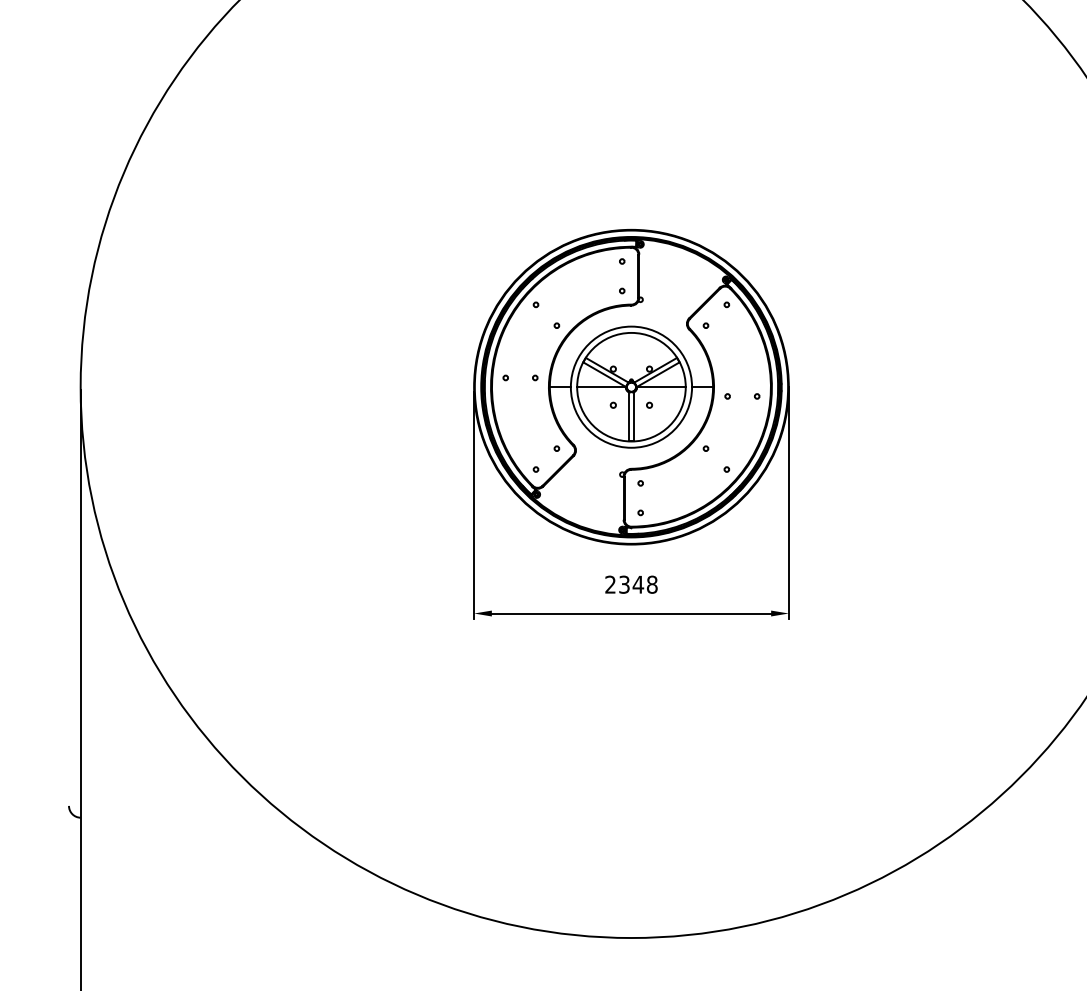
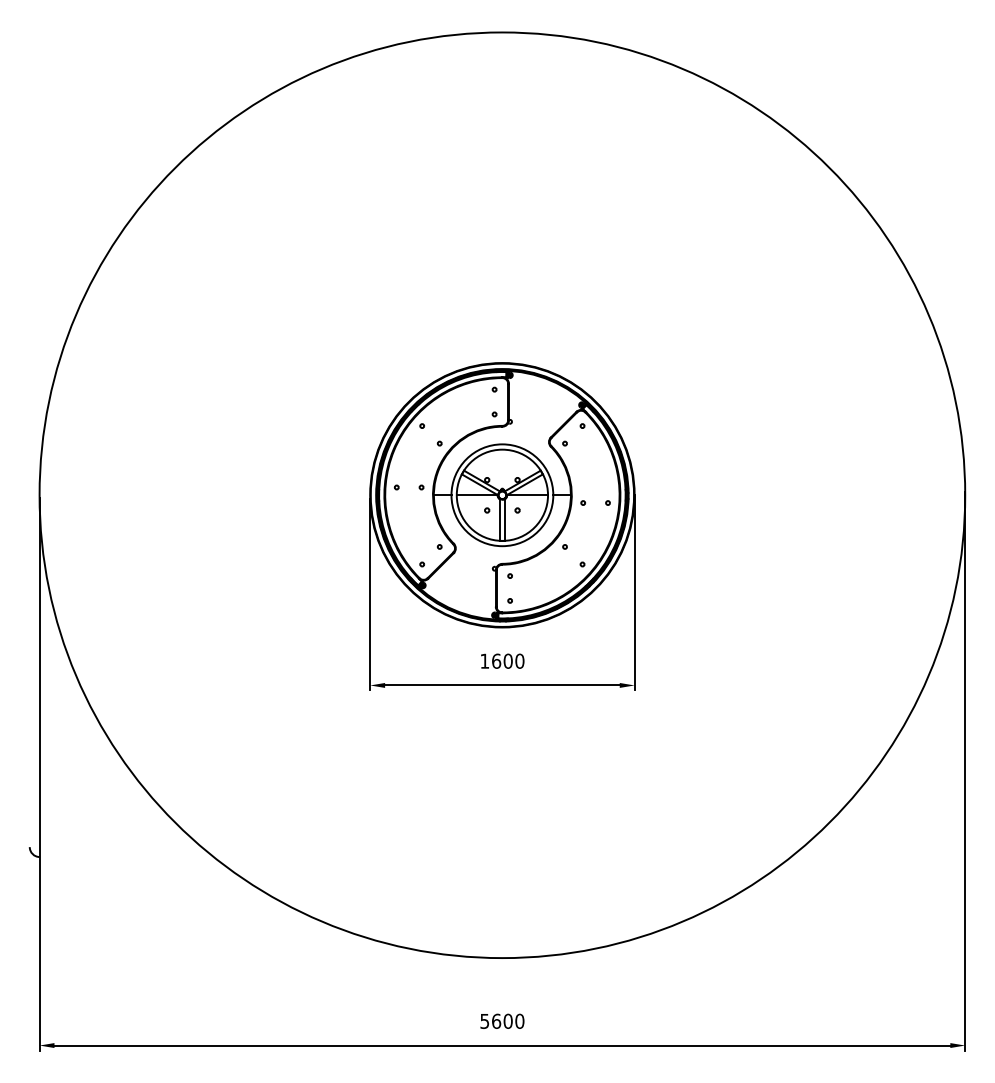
text: (631, 583) -> (502, 660), 2348 -> 1600

